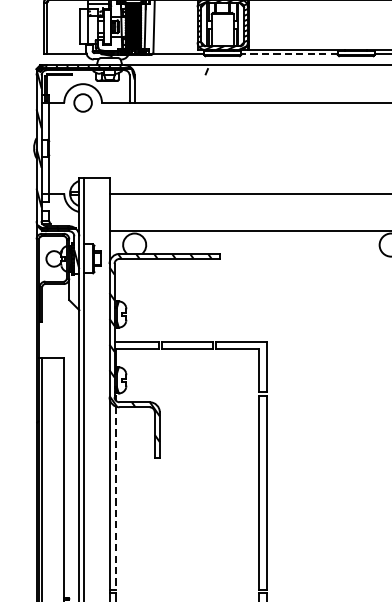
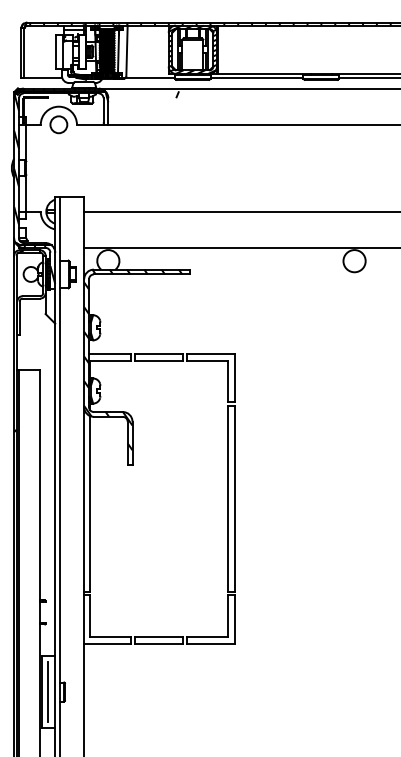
line: (289, 54) -> (256, 78), dashed -> solid
line: (116, 498) -> (90, 504), dashed -> solid

